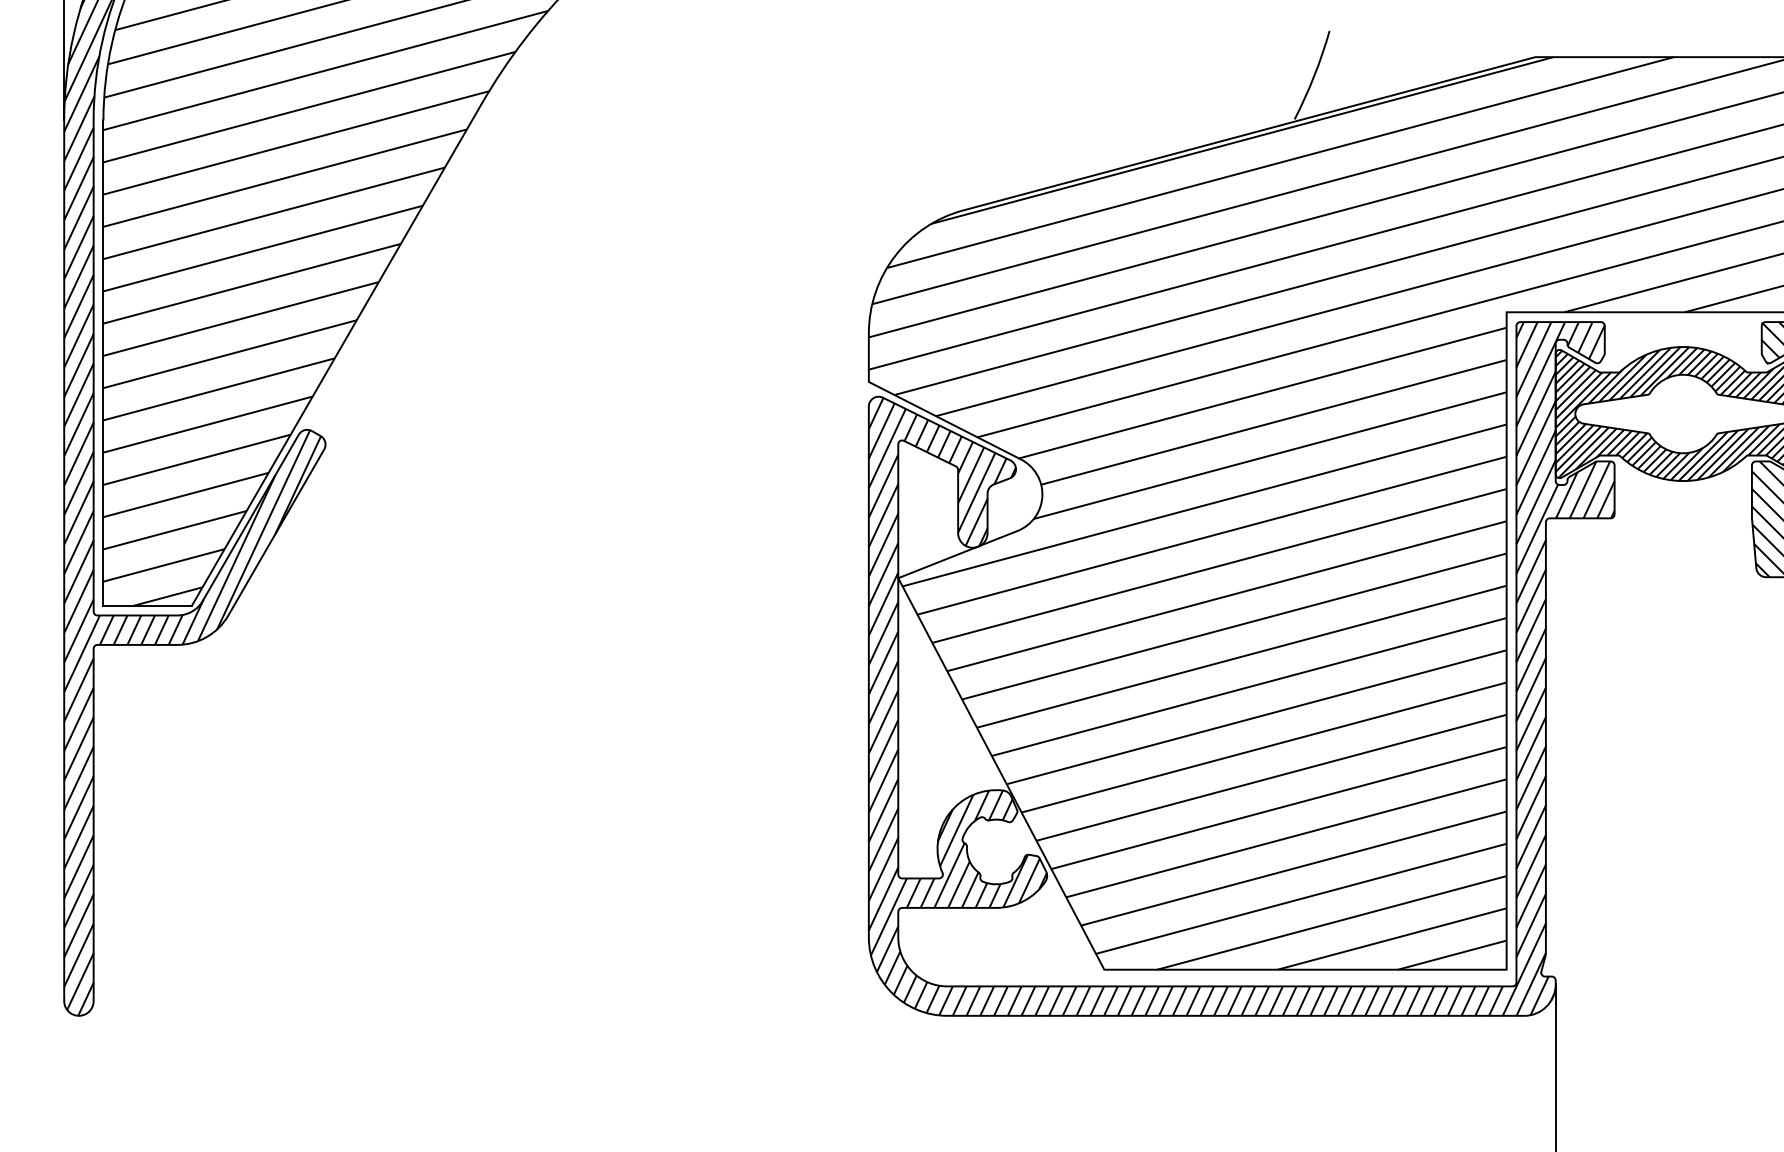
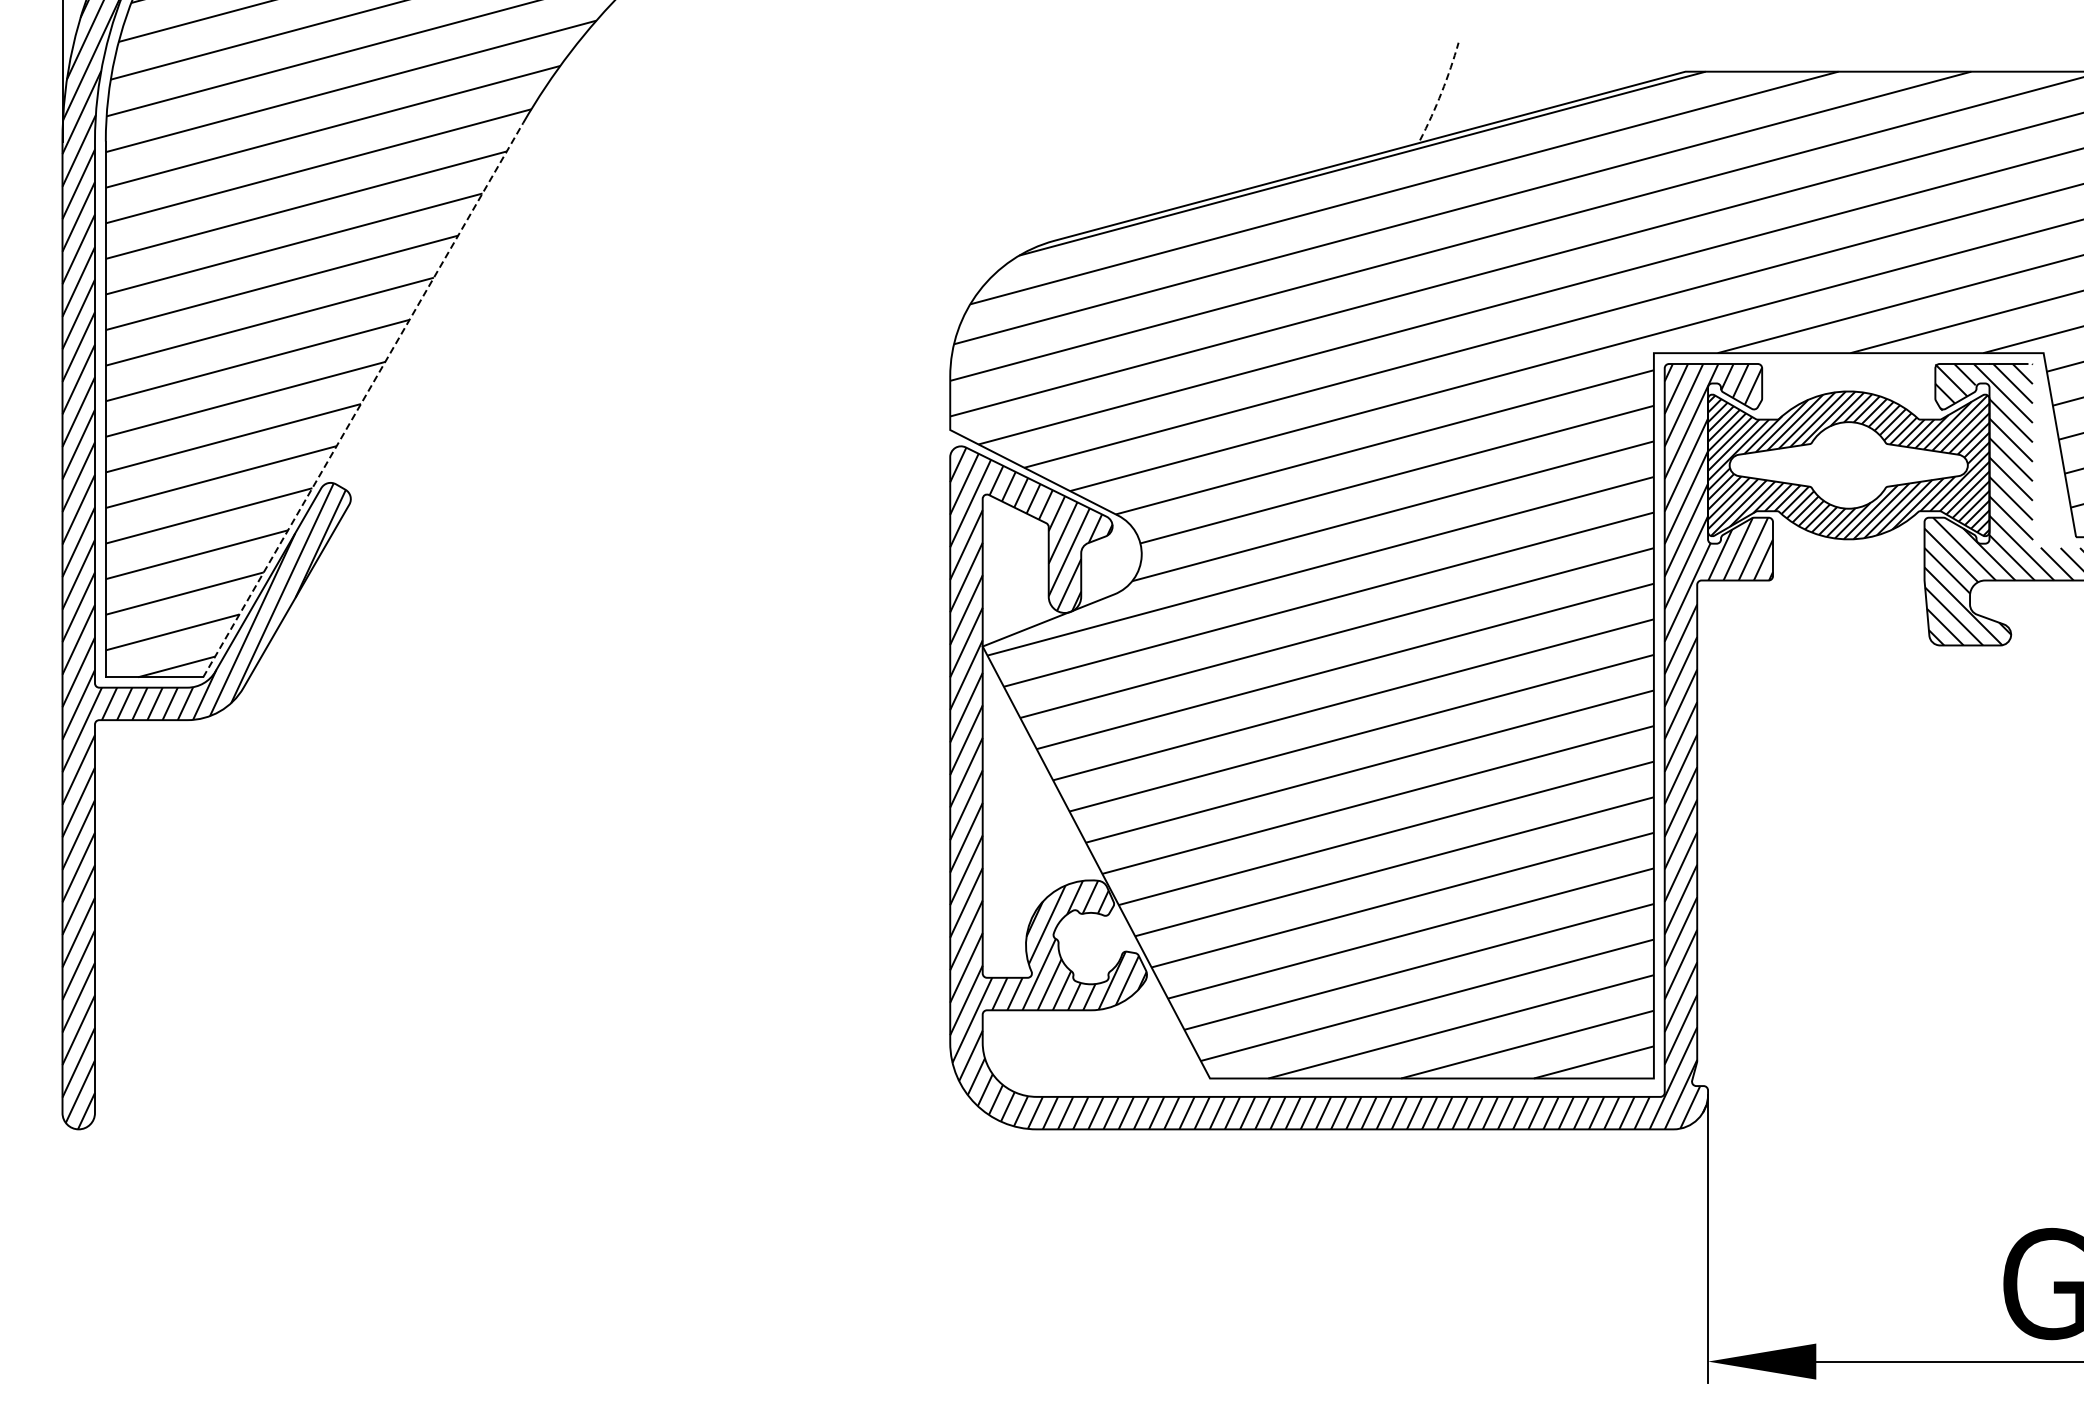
arc: (1314, 76) -> (1441, 92), solid -> dashed
line: (337, 355) -> (363, 400), solid -> dashed

